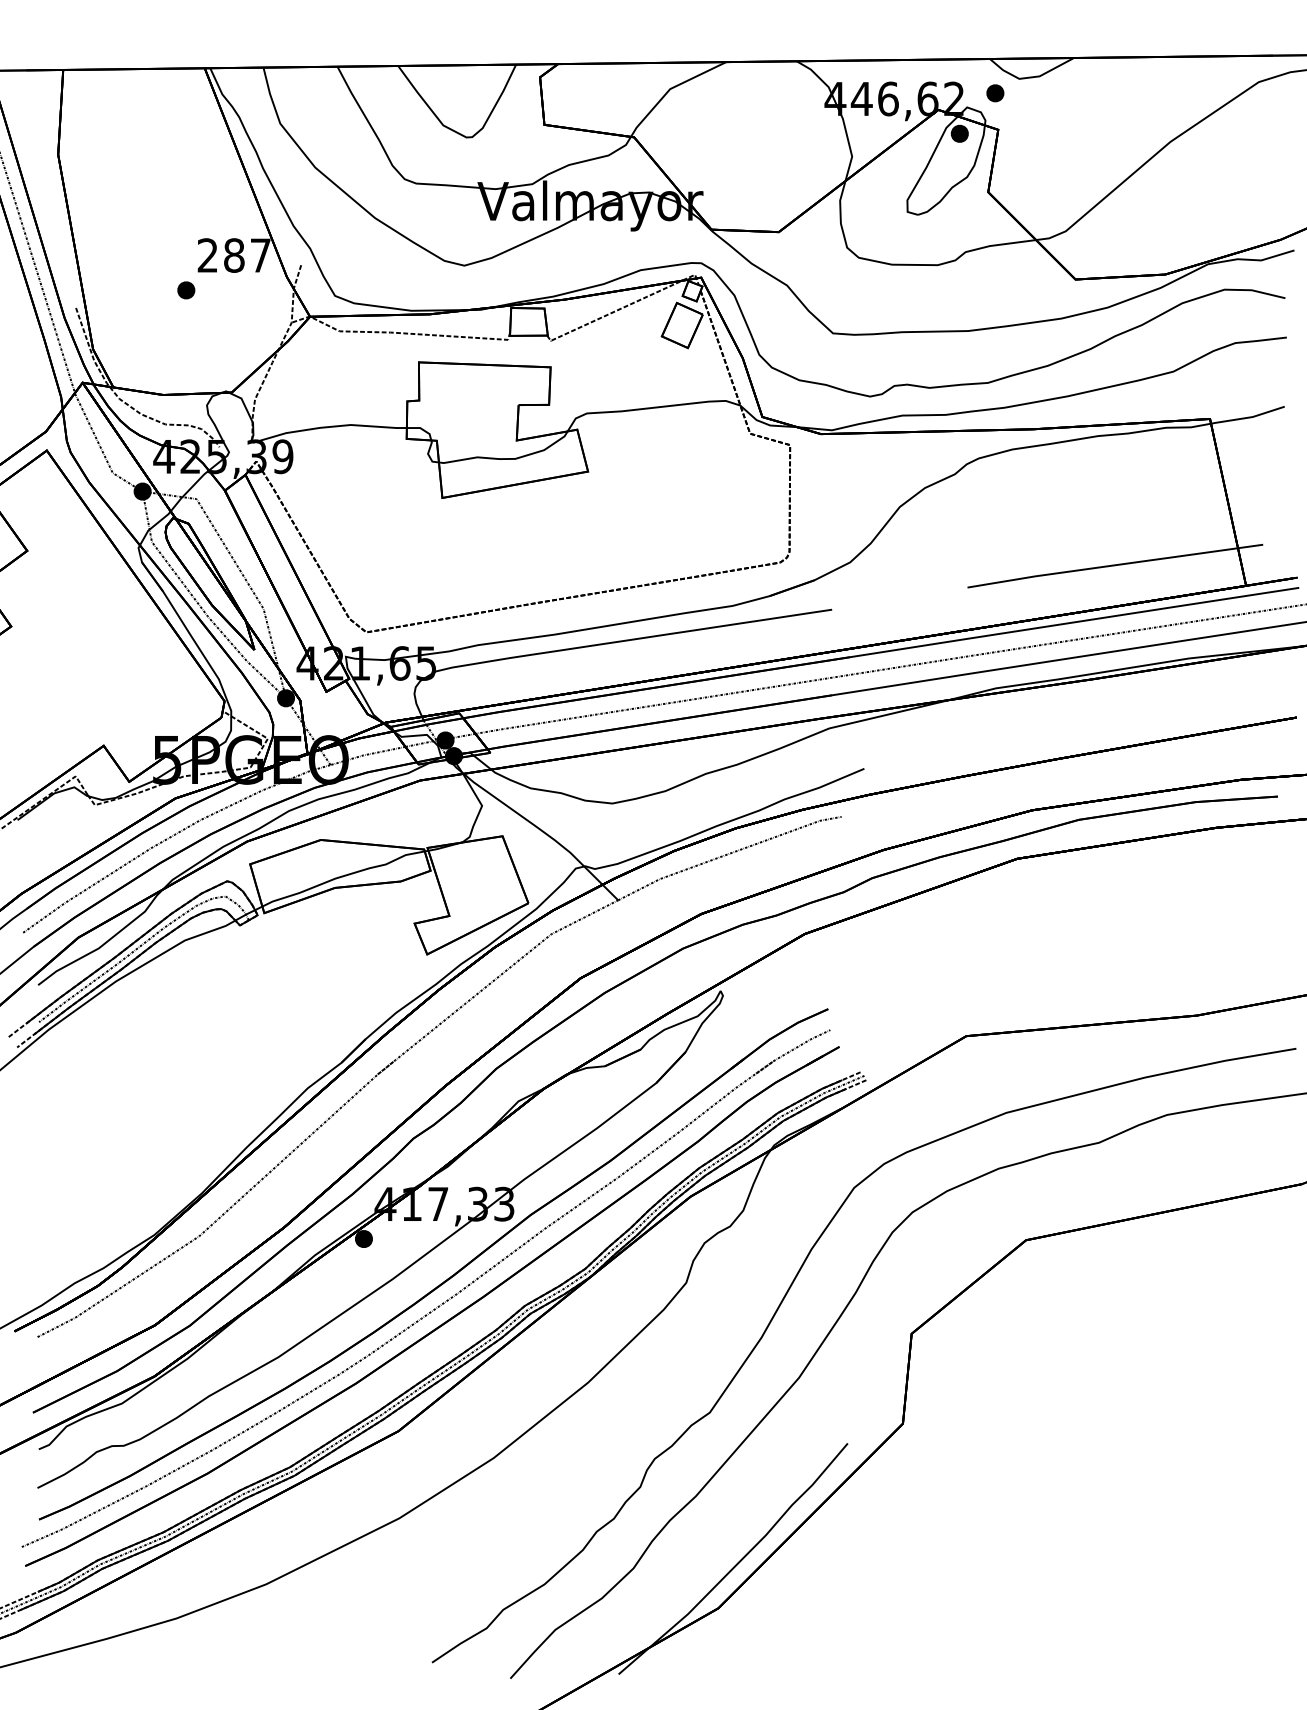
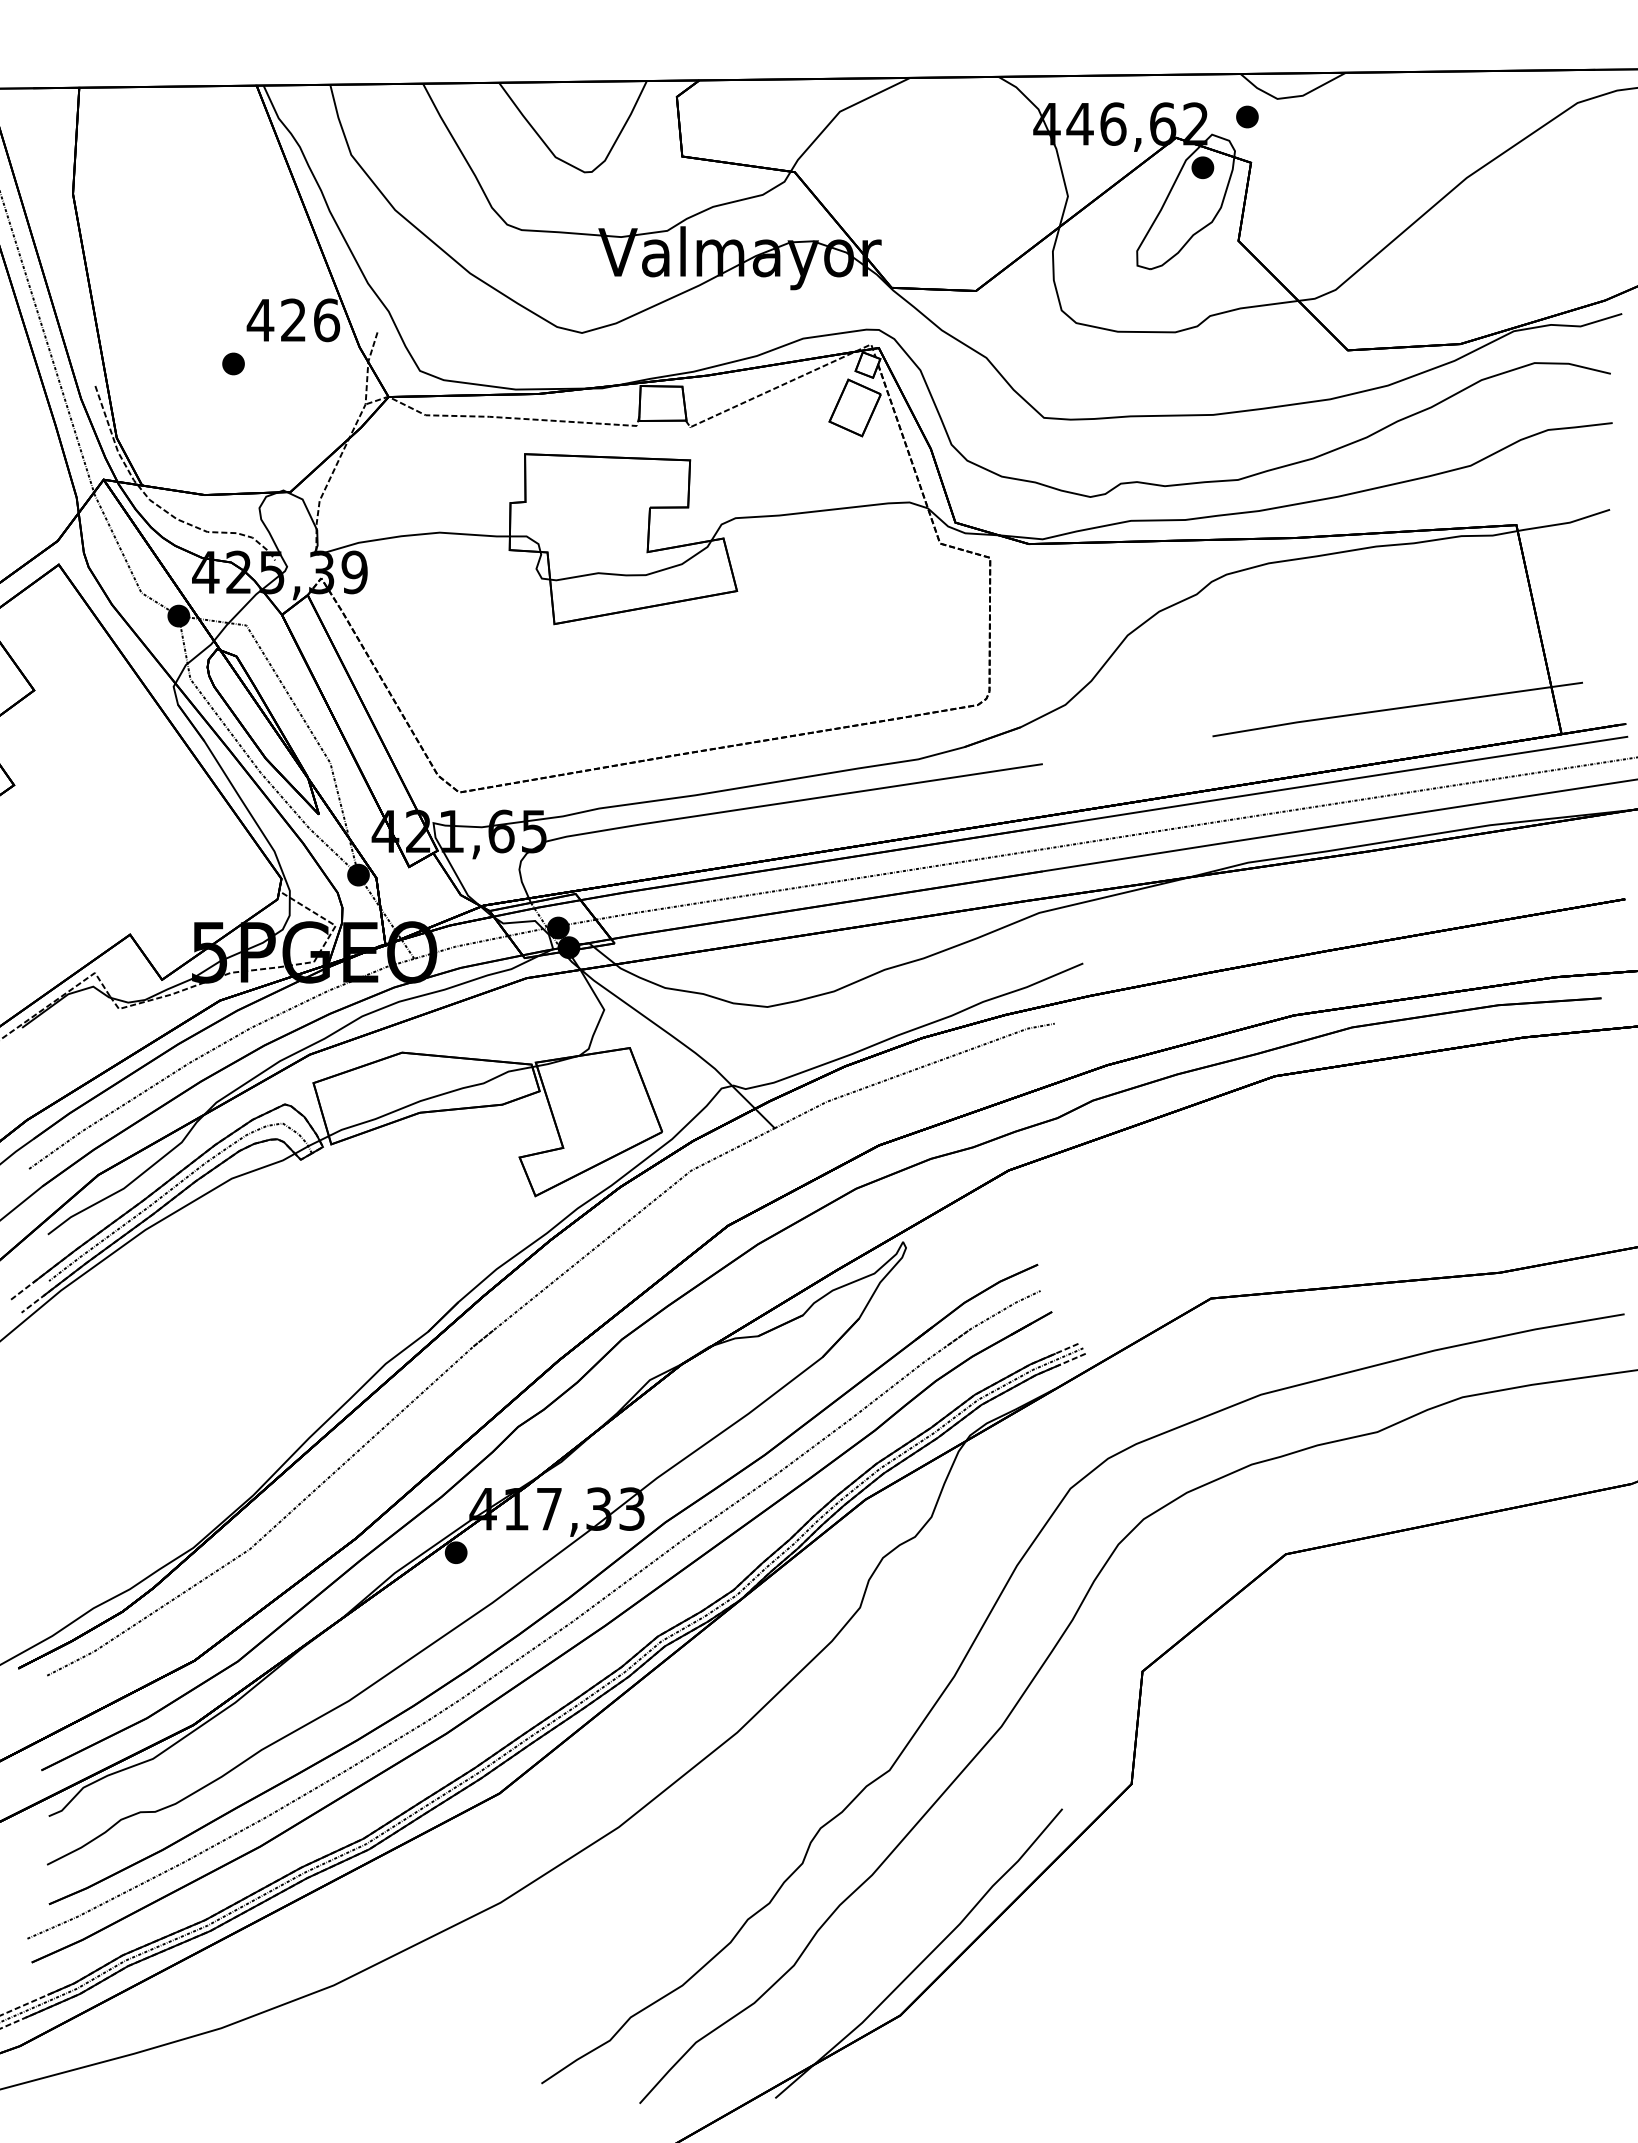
text: (234, 255) -> (293, 320), 287 -> 426

